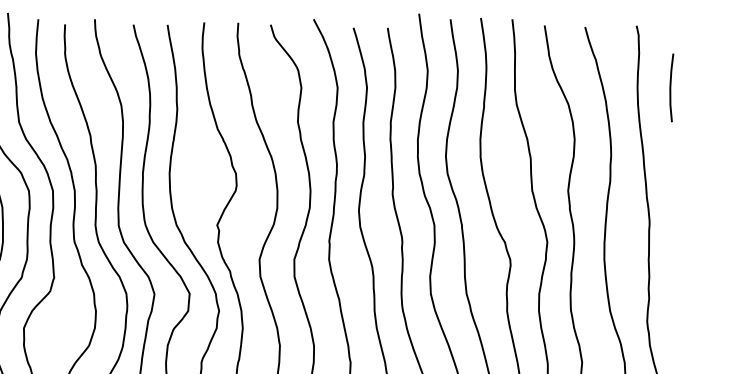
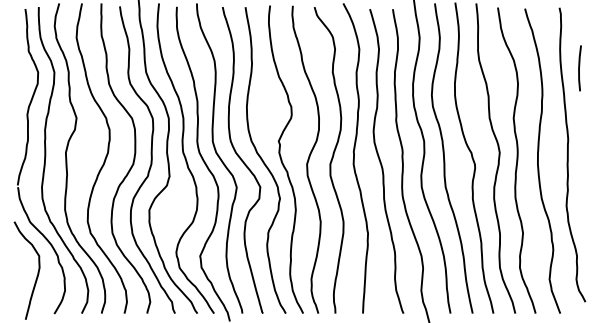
line: (670, 88) -> (579, 68), moved

